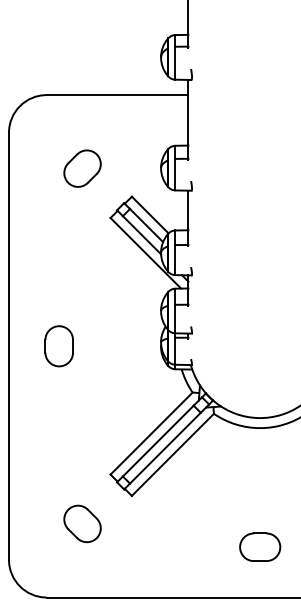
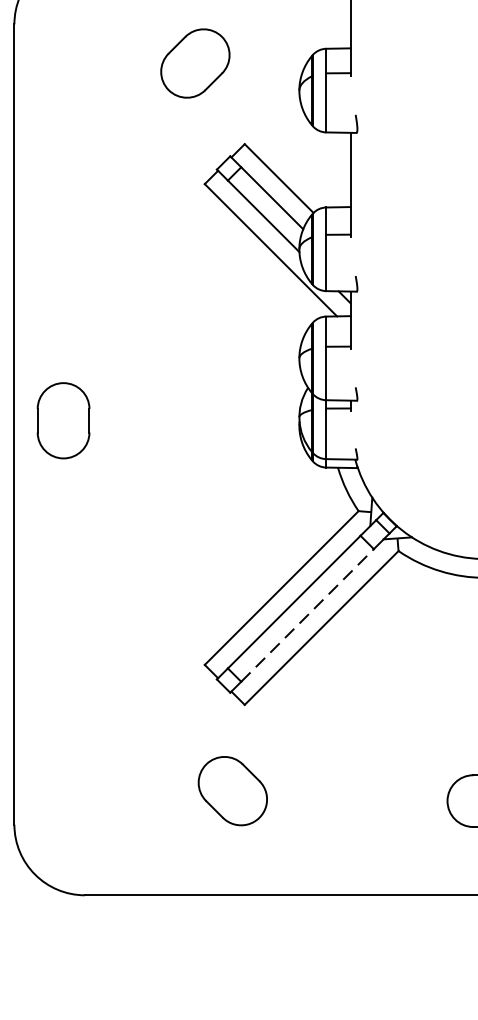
part: (82, 168) -> (195, 63), moved
part: (58, 346) -> (62, 421), moved
line: (165, 447) -> (307, 614), solid -> dashed
part: (82, 523) -> (232, 790), moved

